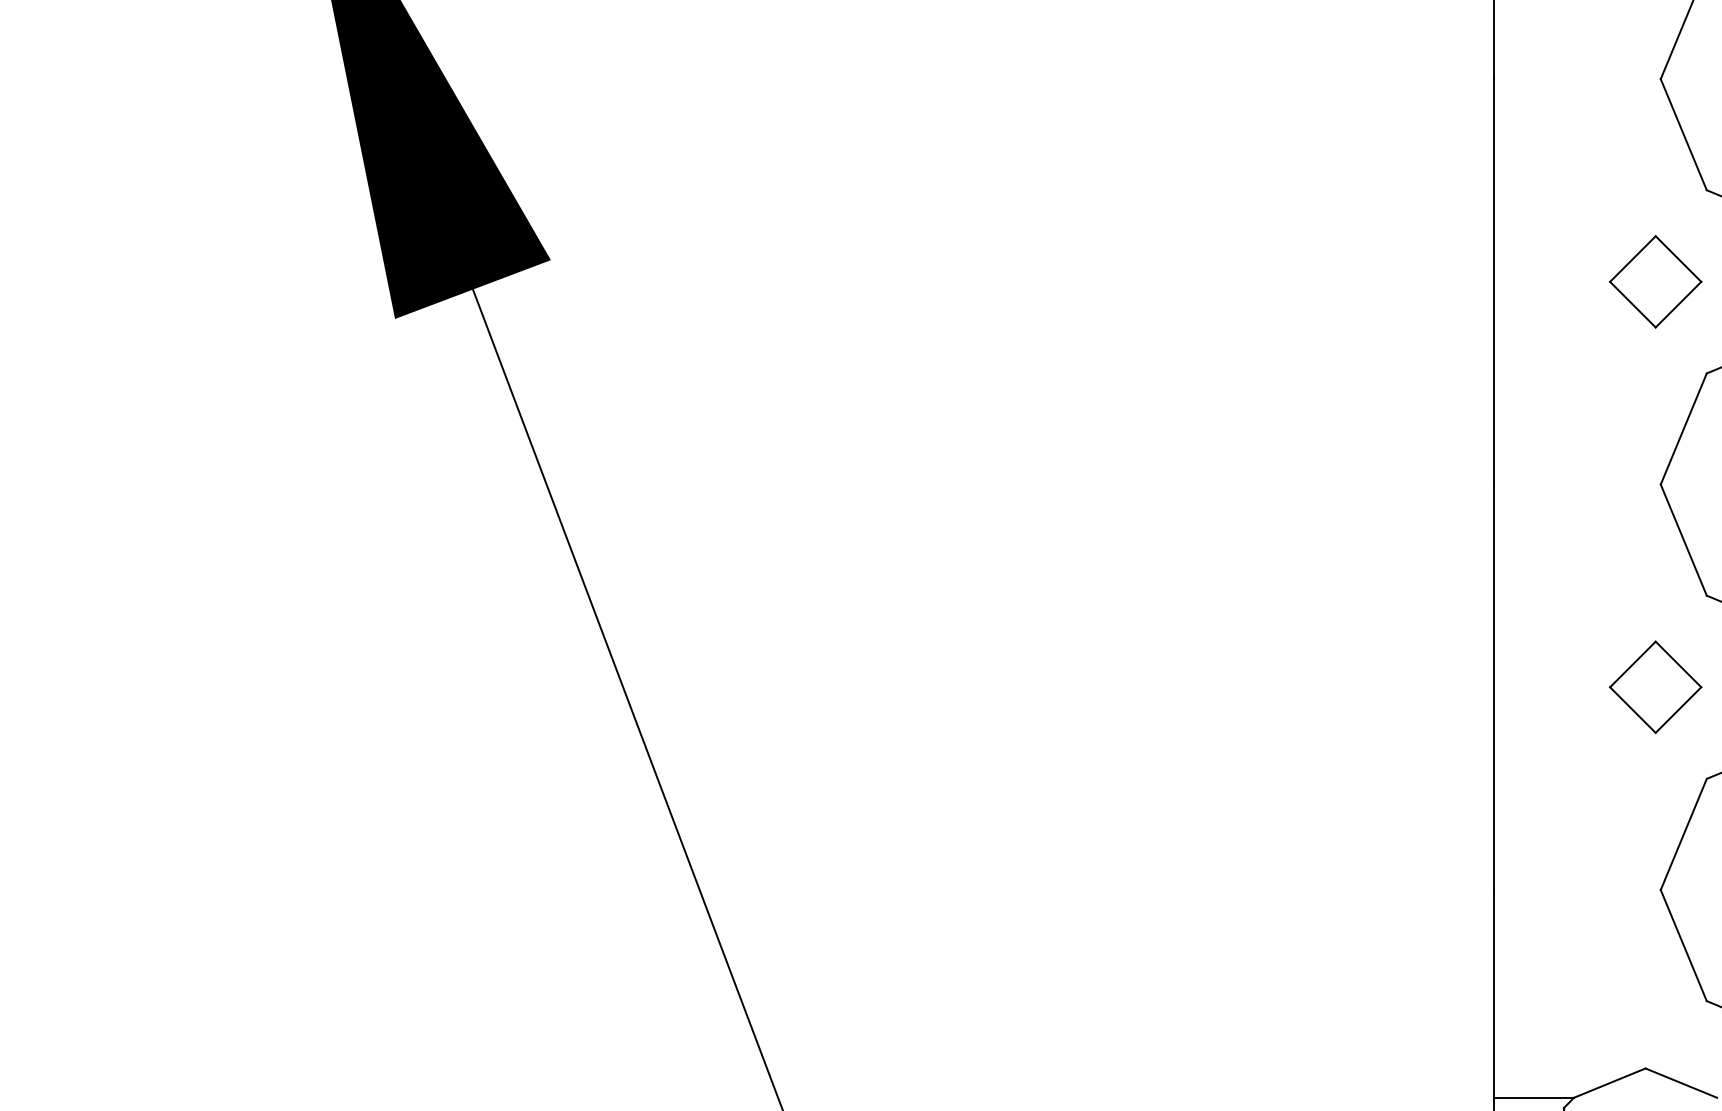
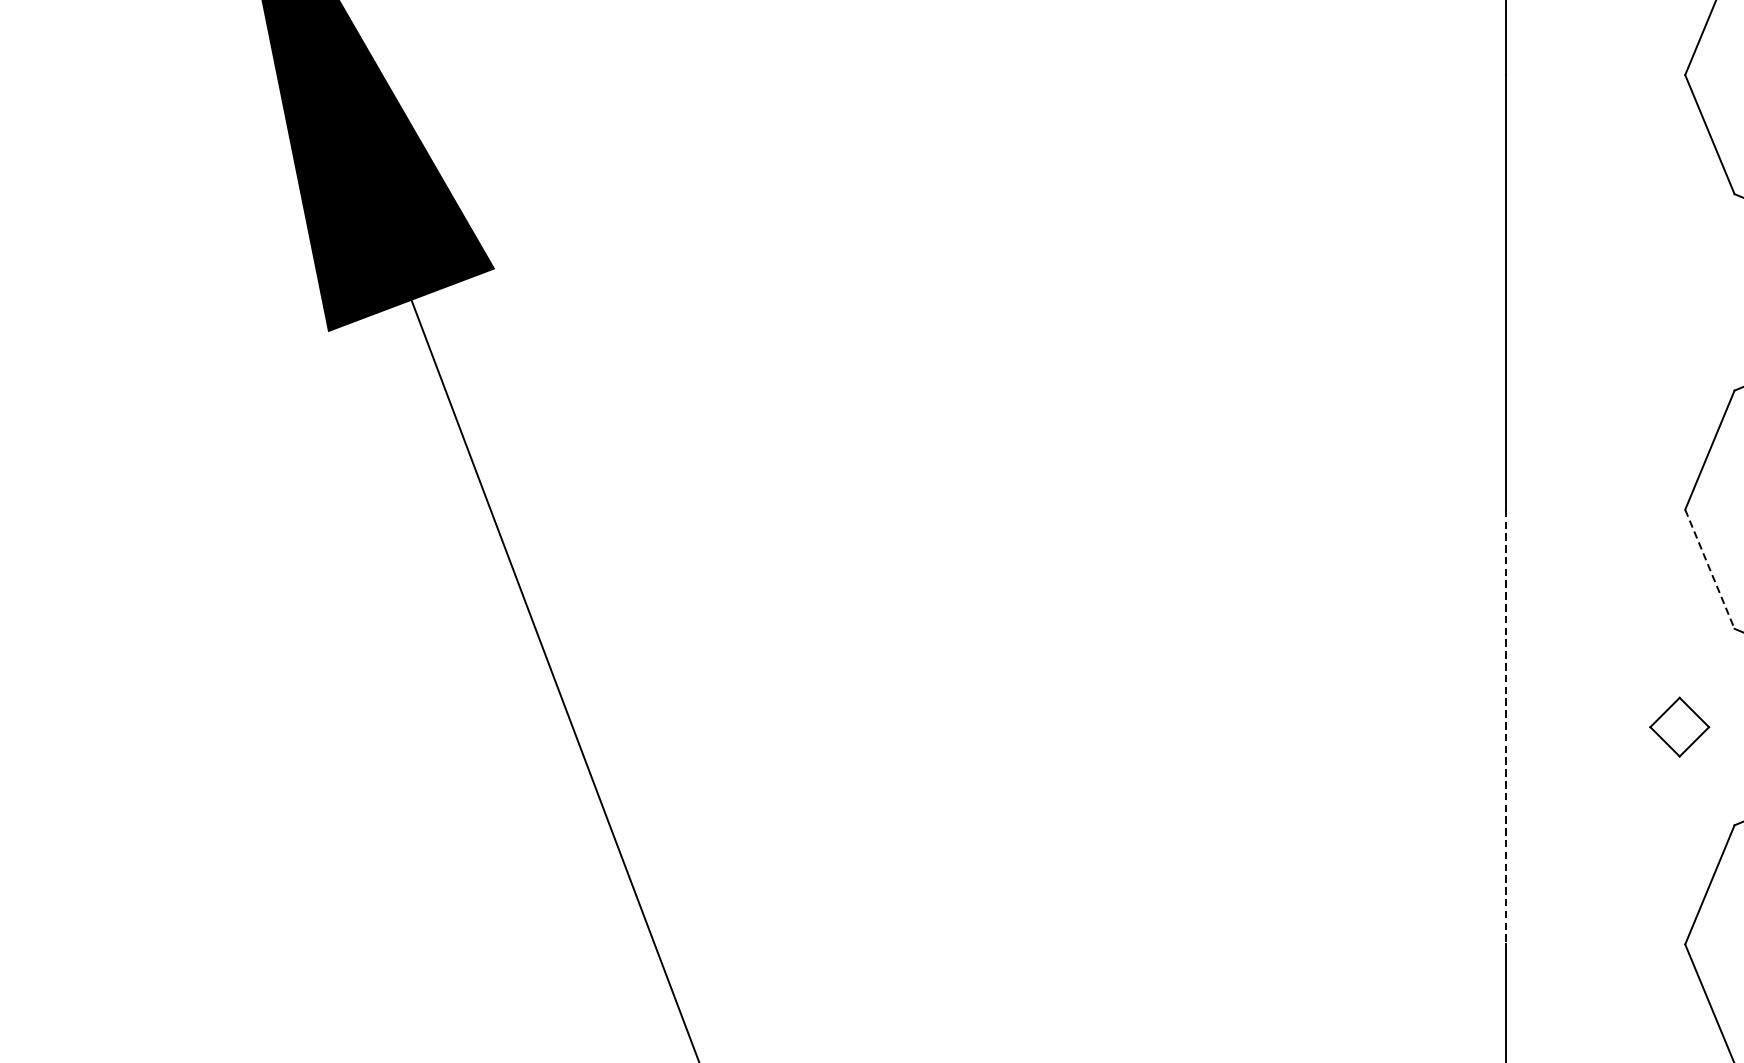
part: (1655, 281) -> (1679, 292), removed
line: (1683, 540) -> (1709, 569), solid -> dashed
line: (1493, 687) -> (1505, 727), solid -> dashed
part: (1655, 687) -> (1679, 727), size x0.6

